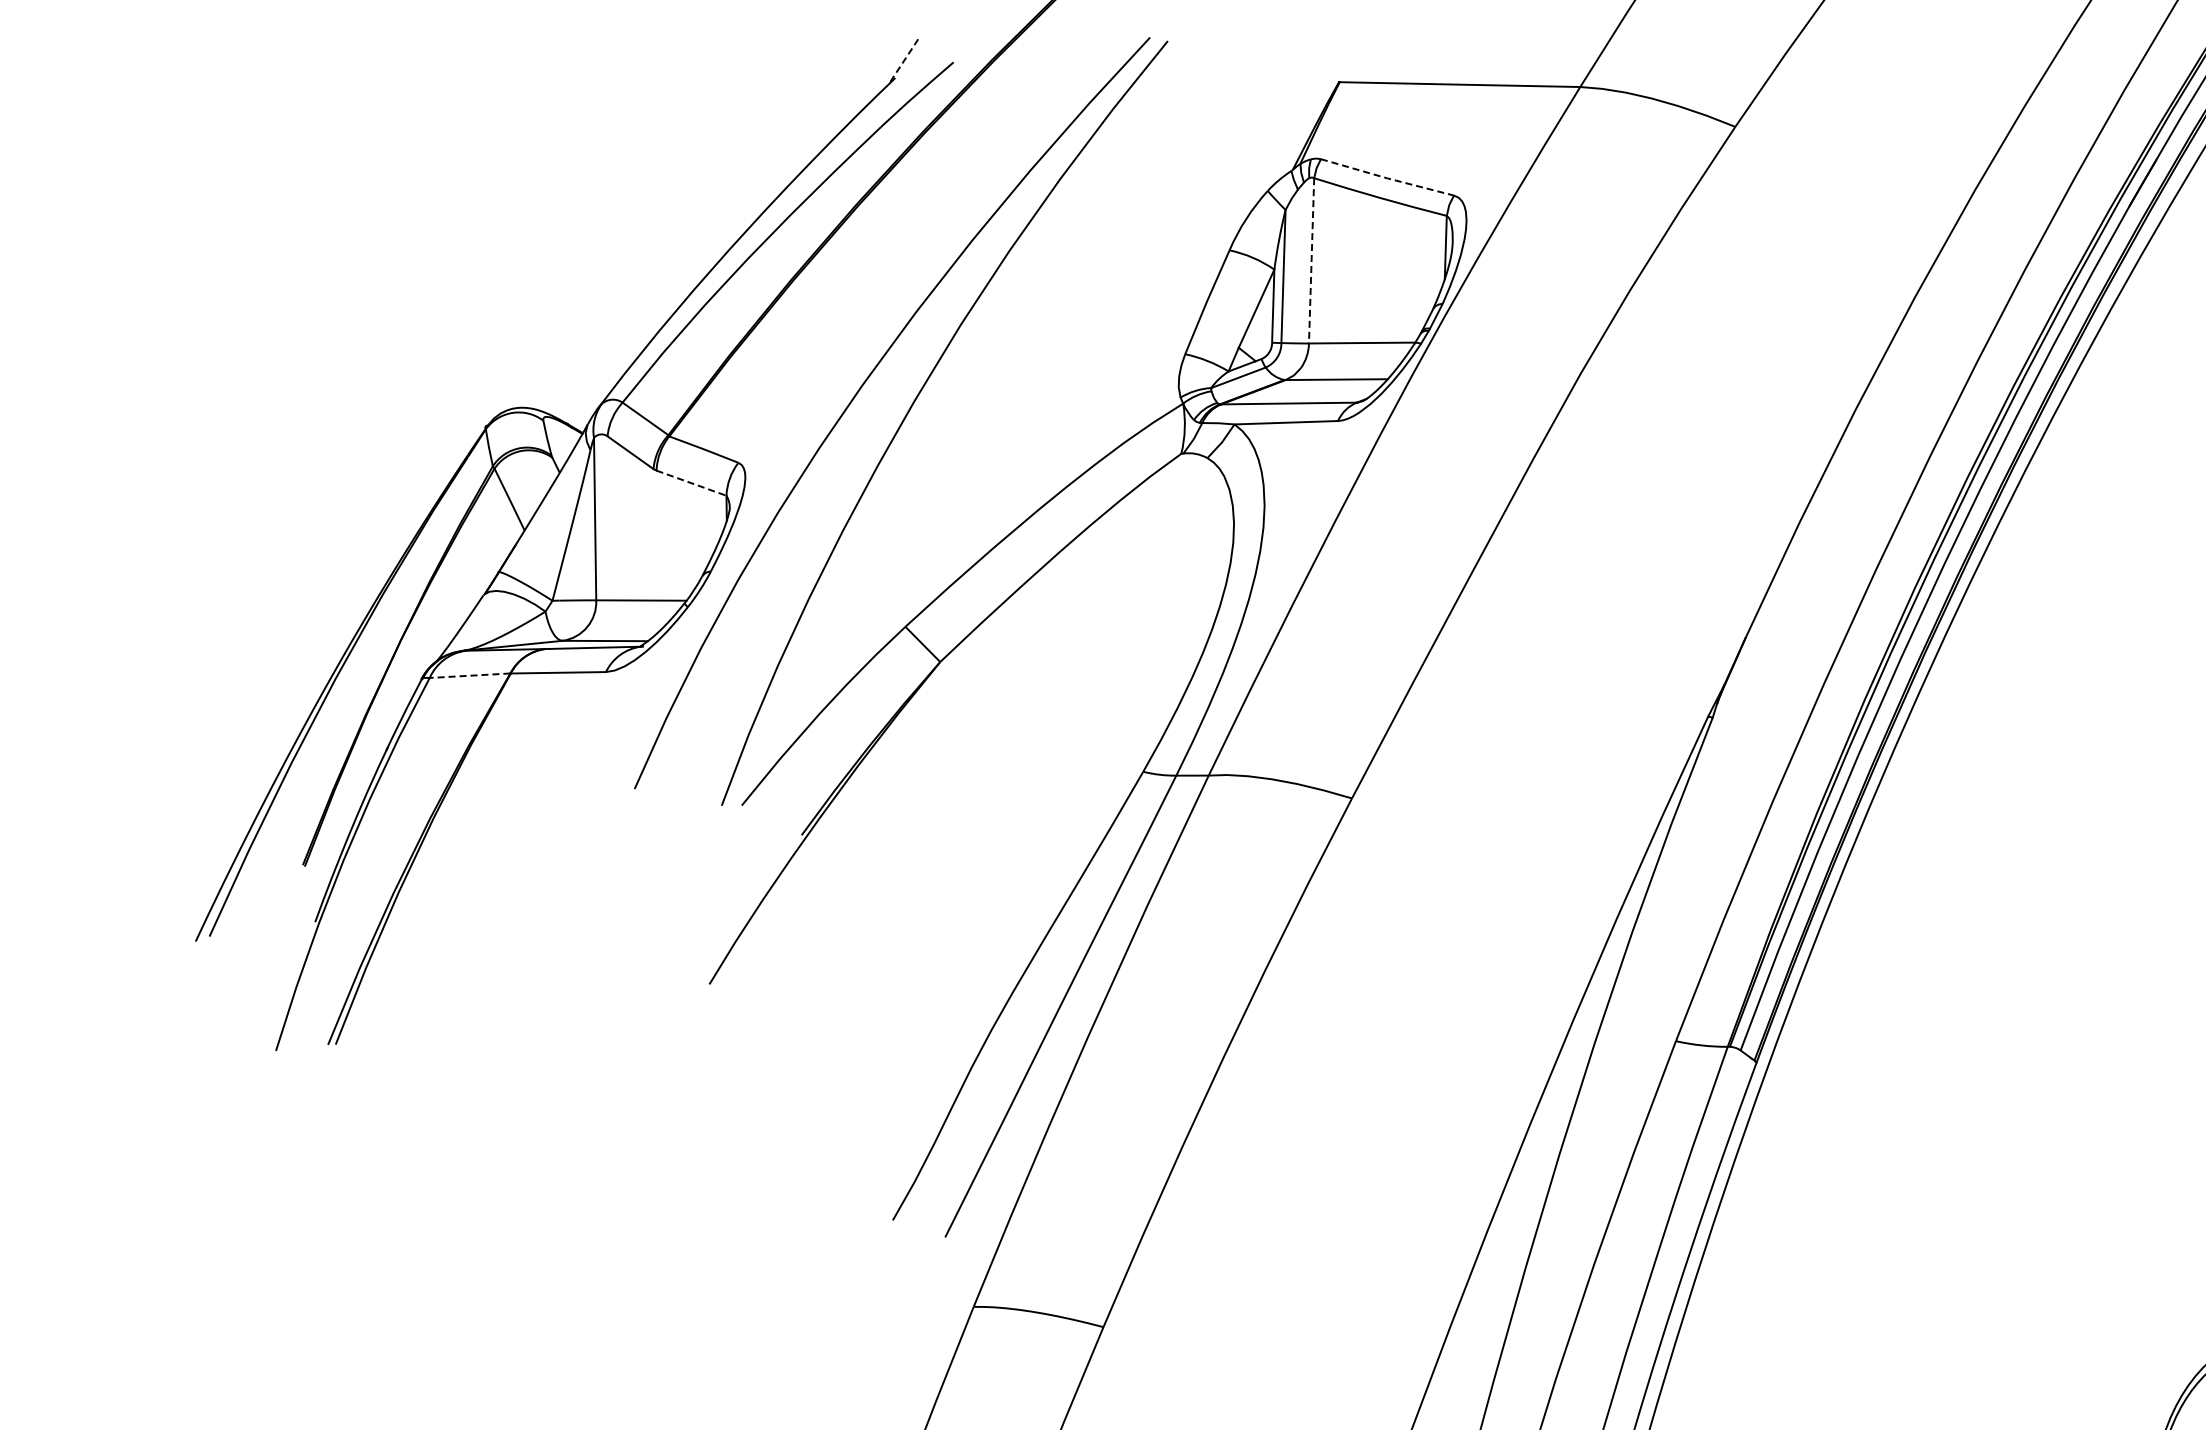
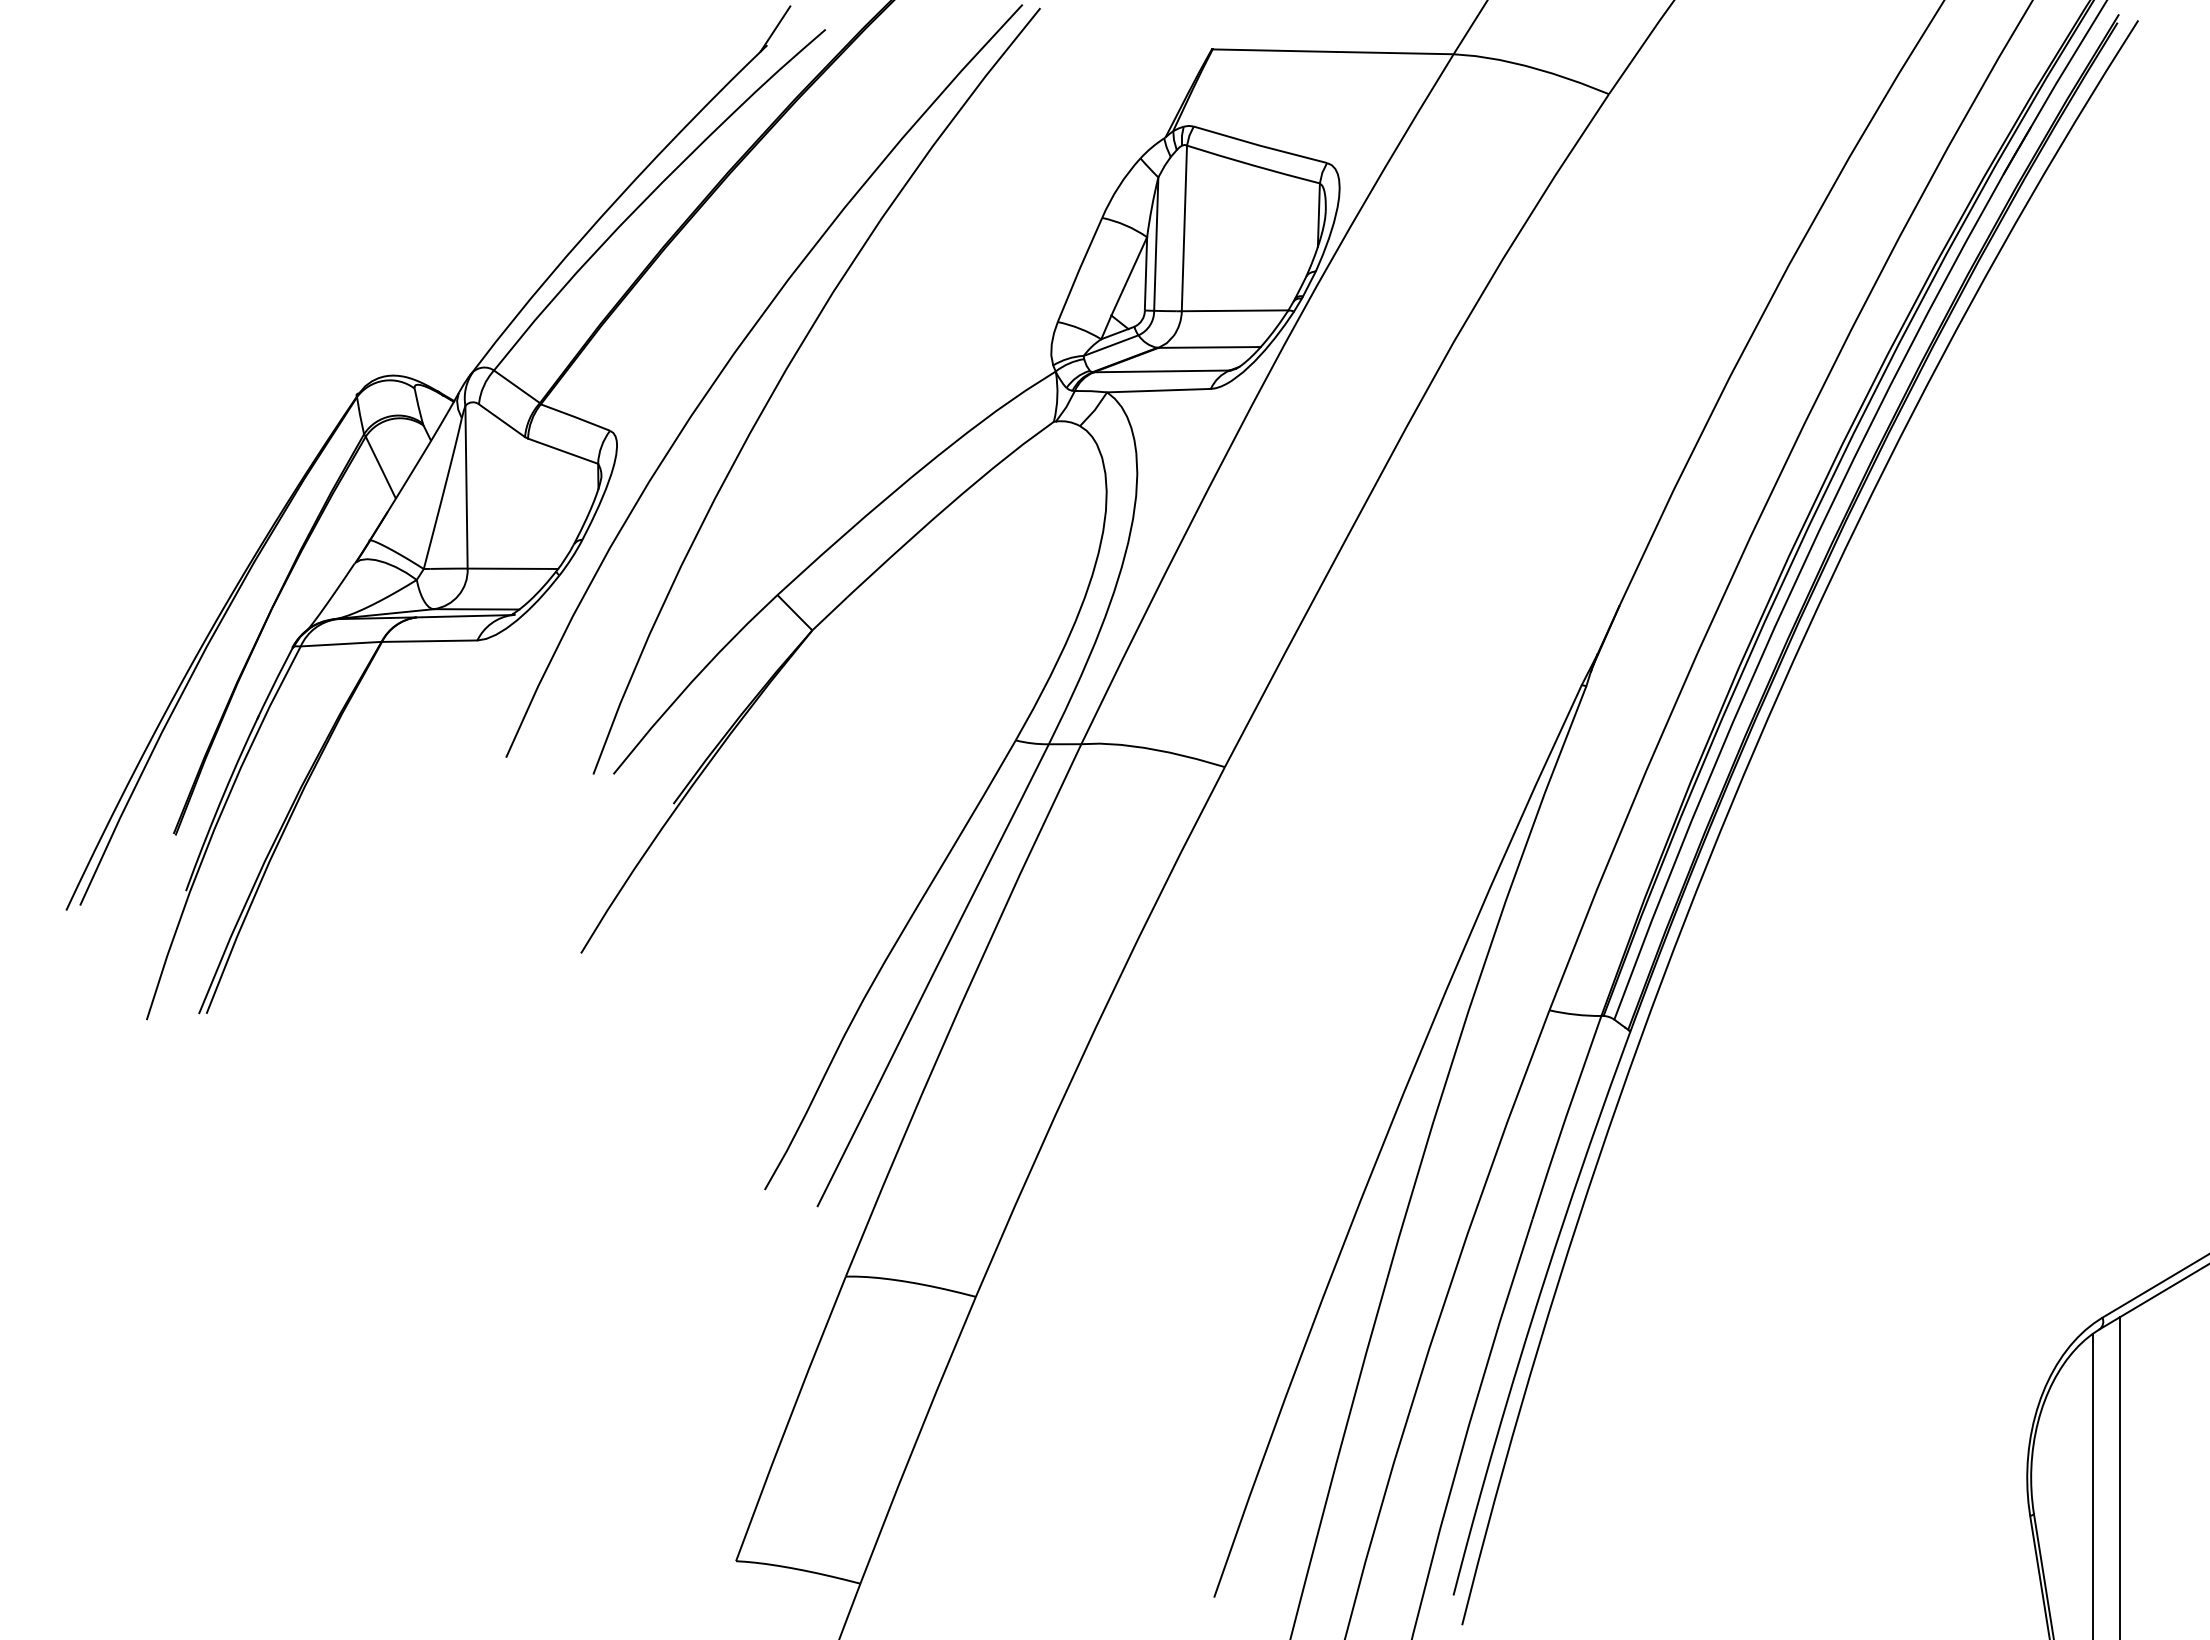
line: (903, 62) -> (775, 29), dashed -> solid
line: (1387, 178) -> (1260, 145), dashed -> solid
line: (1311, 260) -> (1184, 228), dashed -> solid
line: (691, 483) -> (563, 451), dashed -> solid
line: (469, 676) -> (340, 644), dashed -> solid

